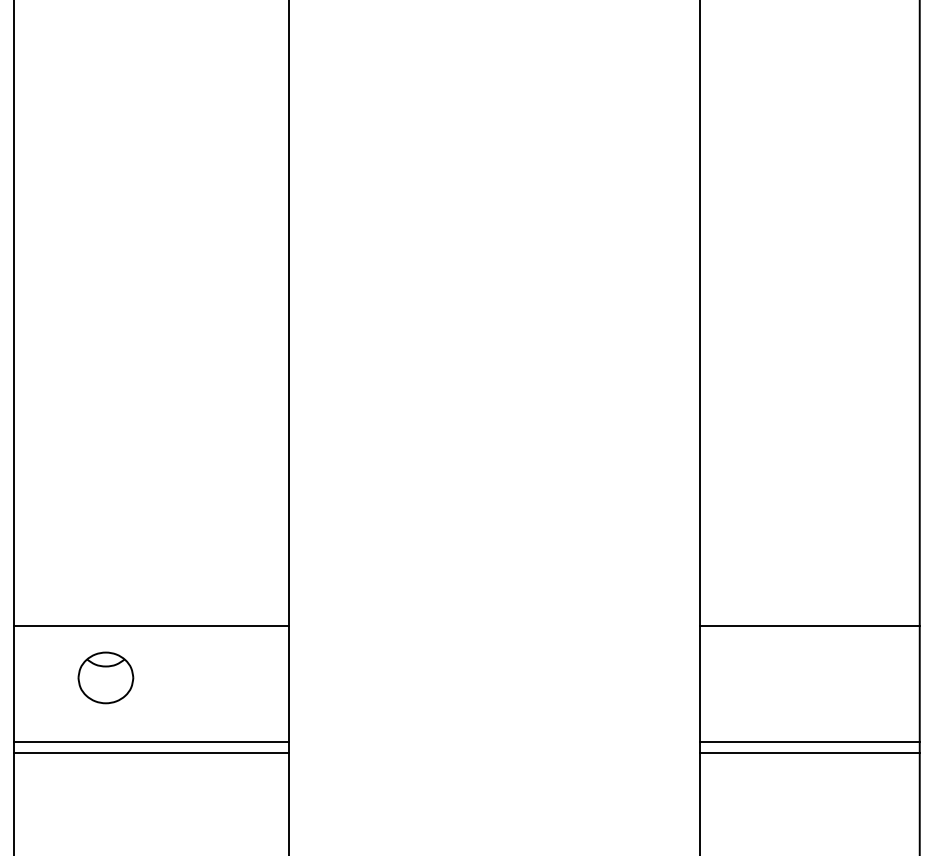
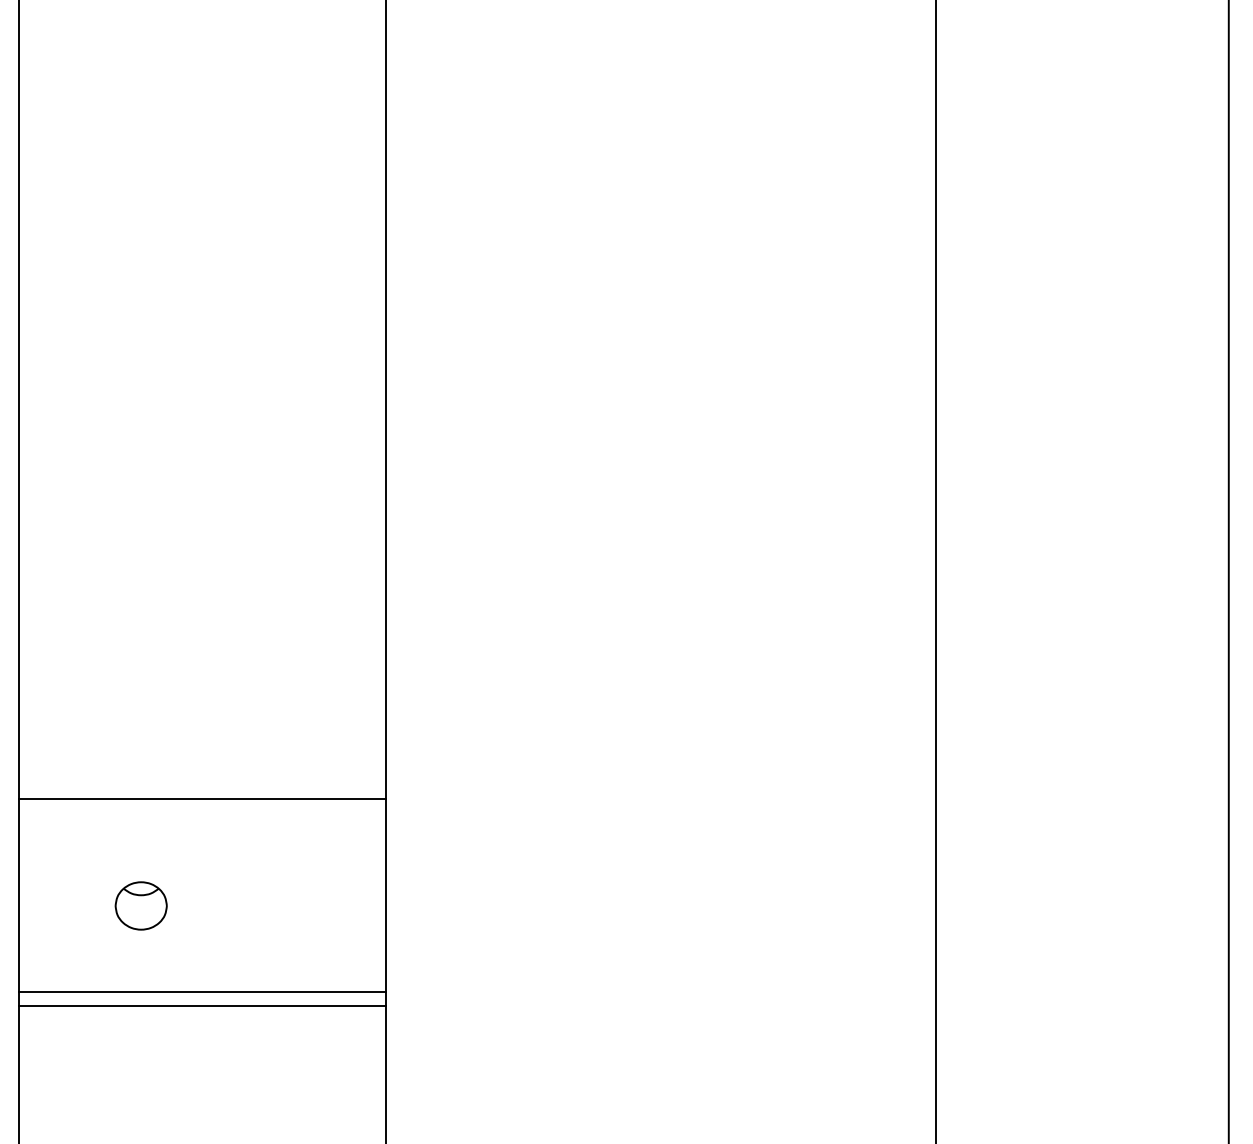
line: (150, 625) -> (201, 798), moved
line: (809, 625) -> (1081, 836), removed
part: (105, 677) -> (140, 905), size x0.7
line: (809, 742) -> (1081, 992), removed
line: (809, 753) -> (1081, 1006), removed

